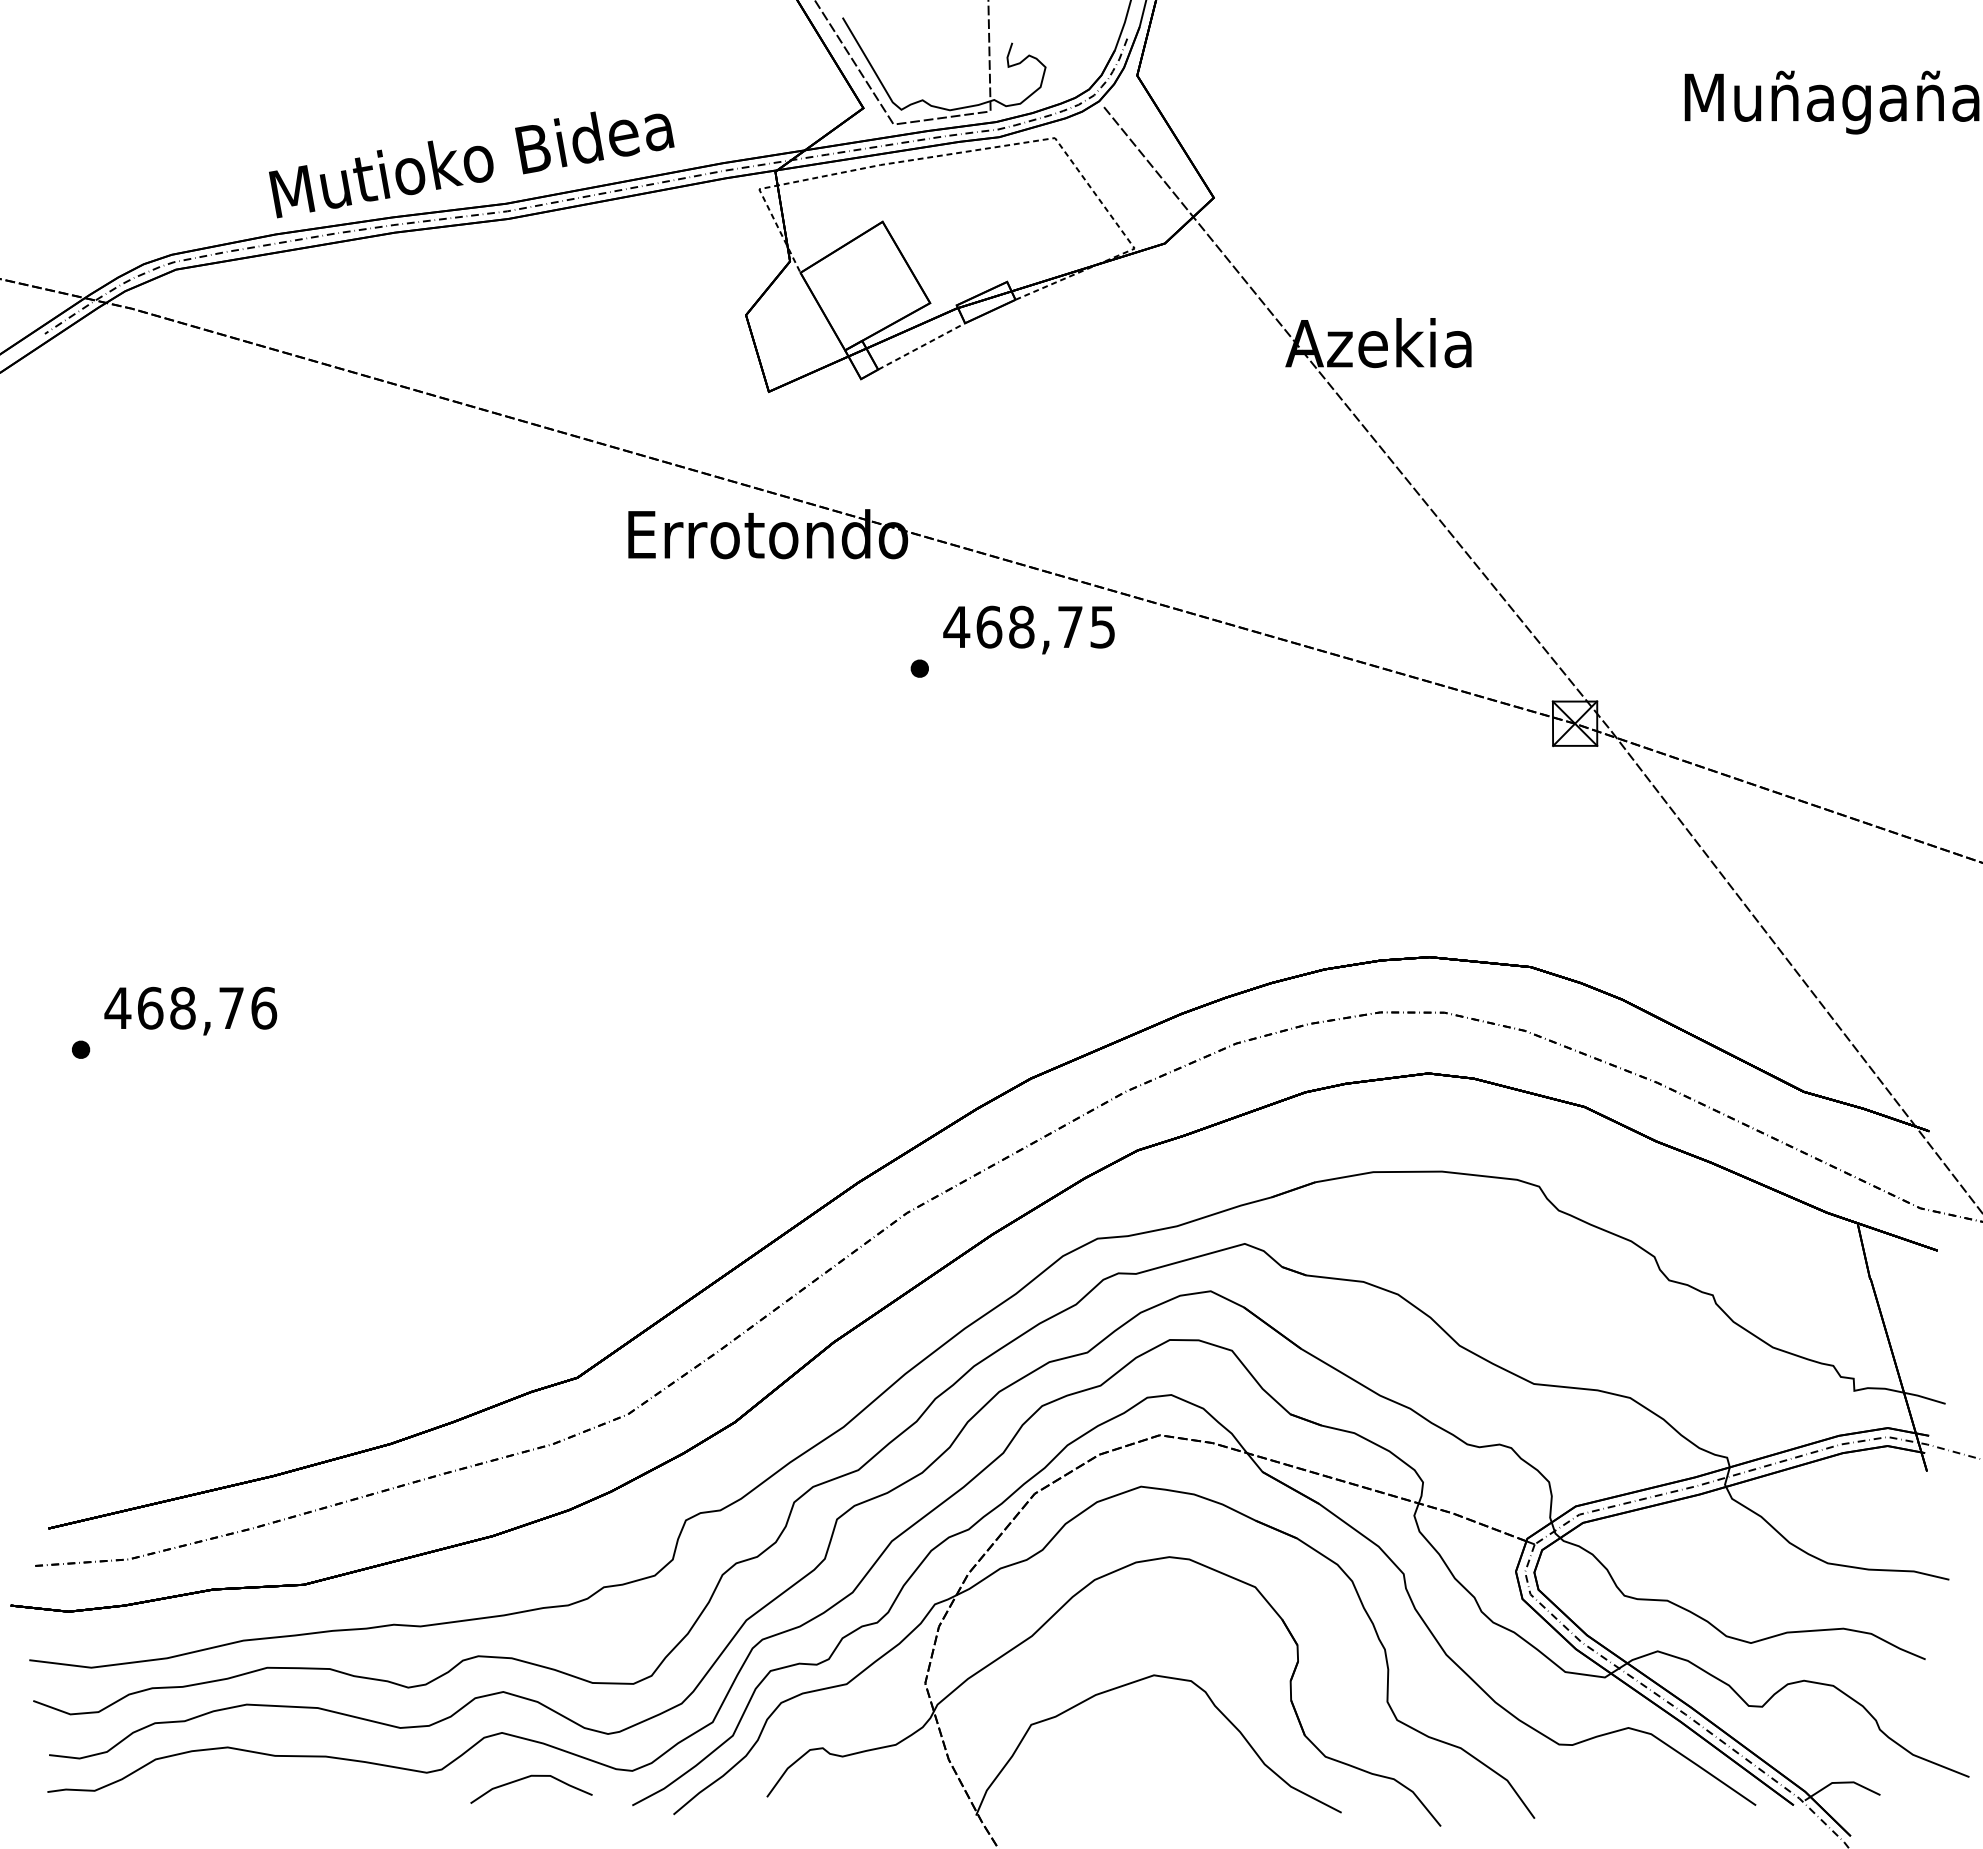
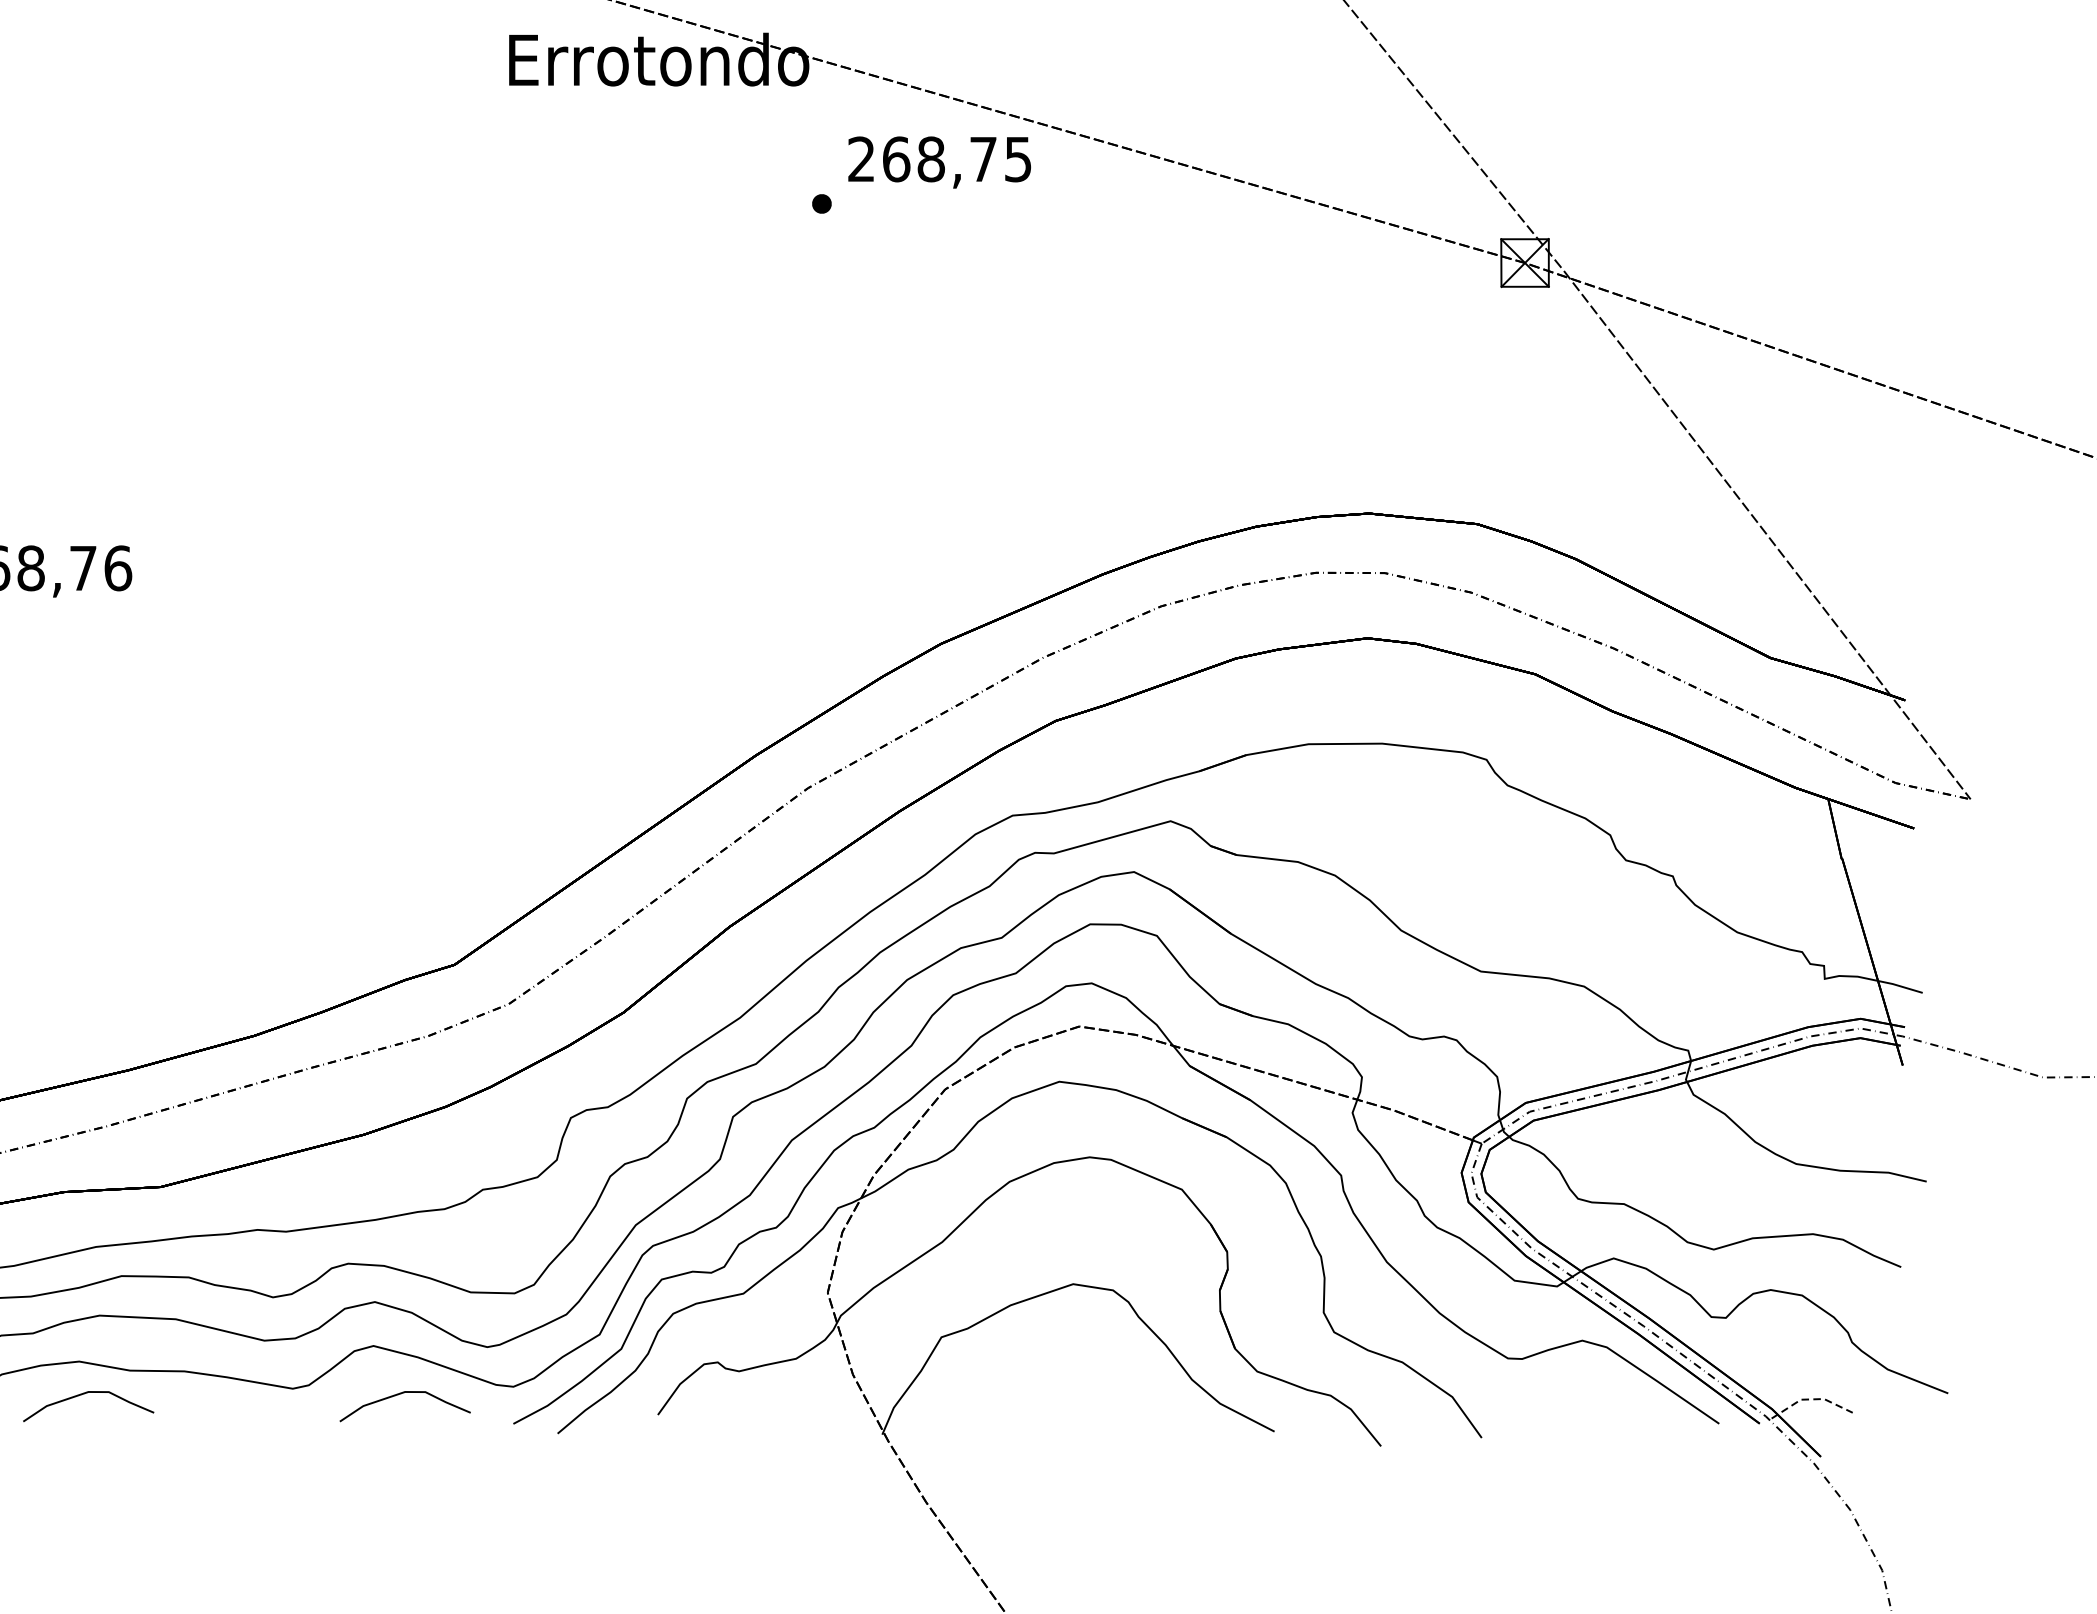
text: (956, 626) -> (861, 158), 468,75 -> 268,75
curve: (234, 1777) -> (86, 1393), added
line: (1841, 1782) -> (1810, 1399), solid -> dashed

